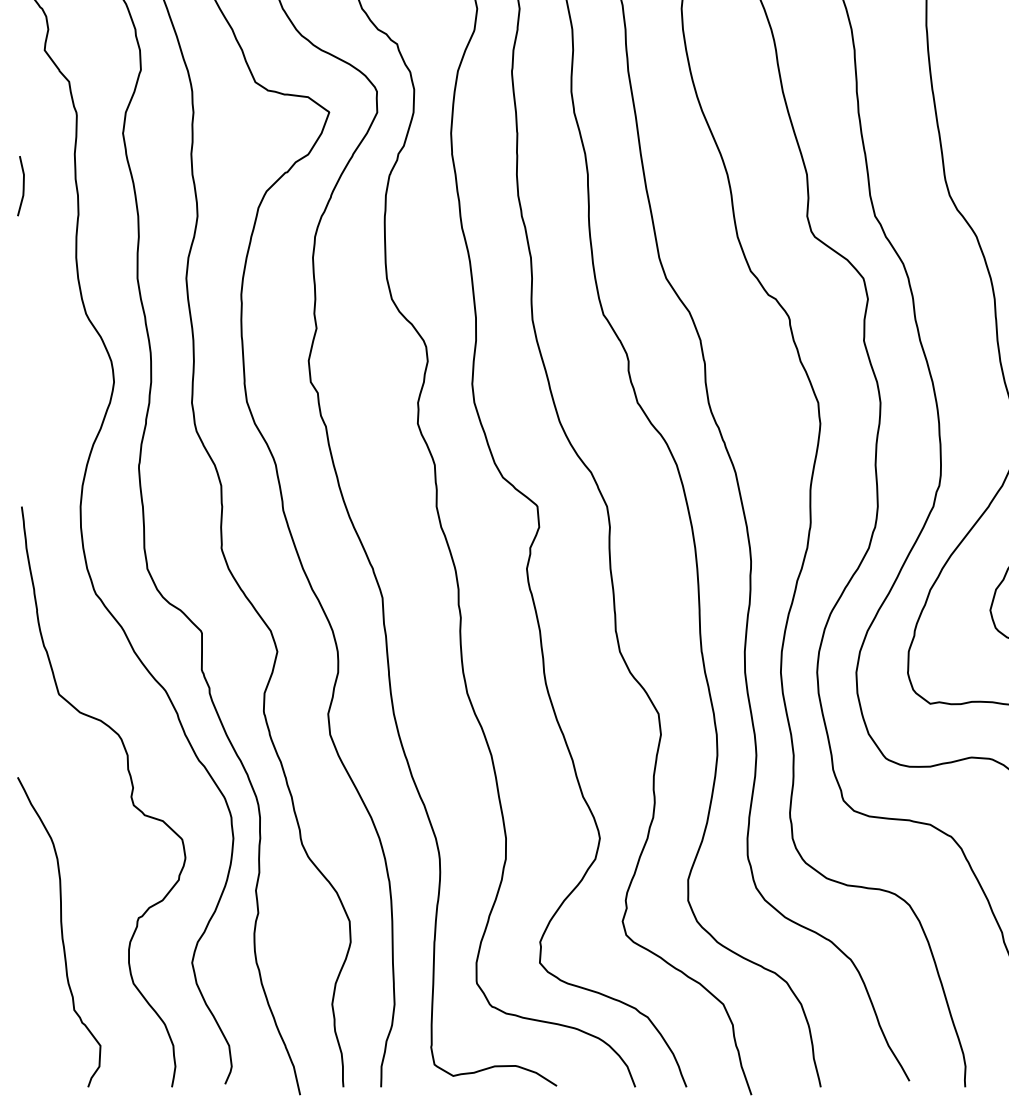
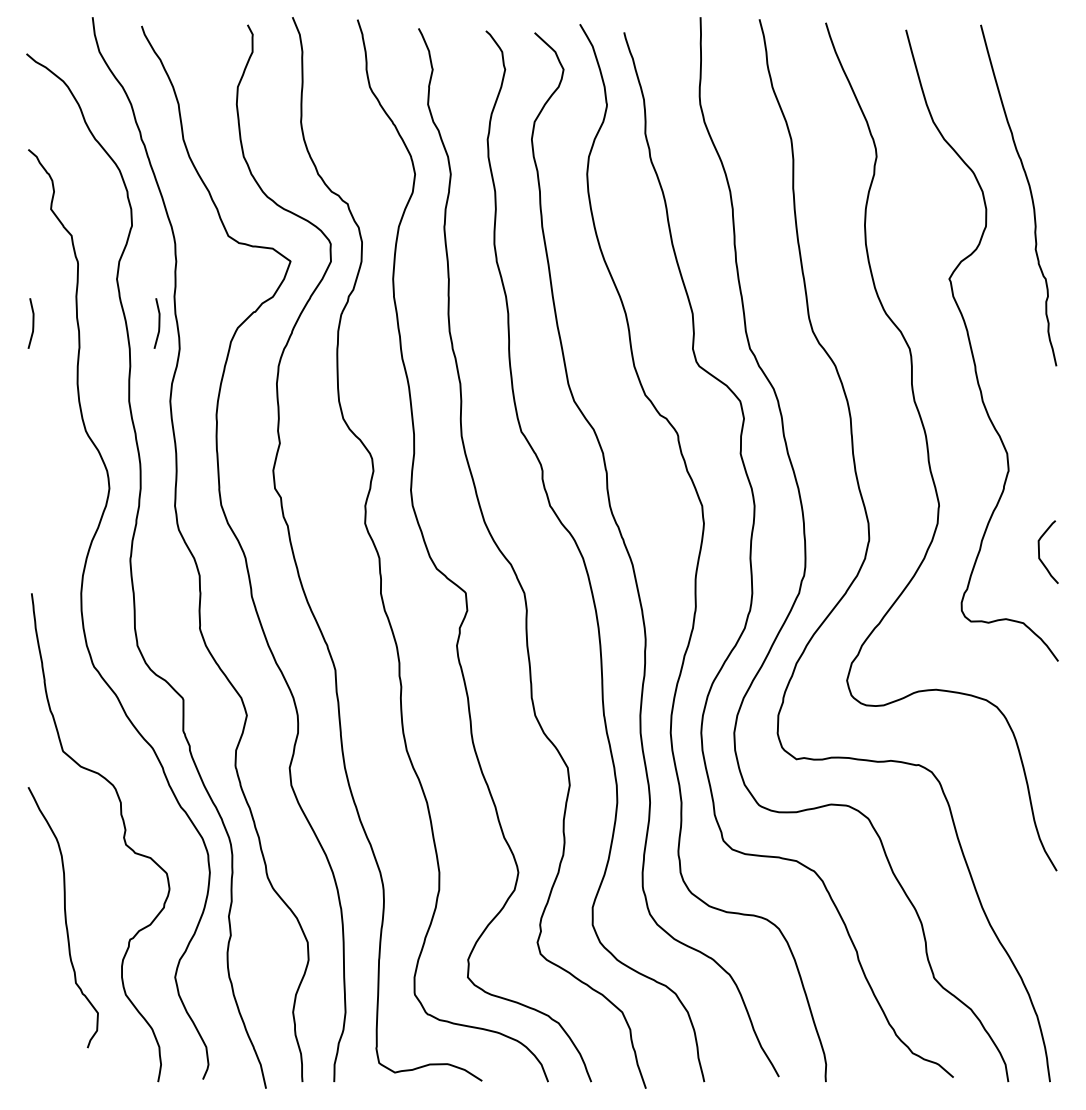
line: (172, 186) -> (158, 323), added
curve: (60, 932) -> (64, 917), moved

